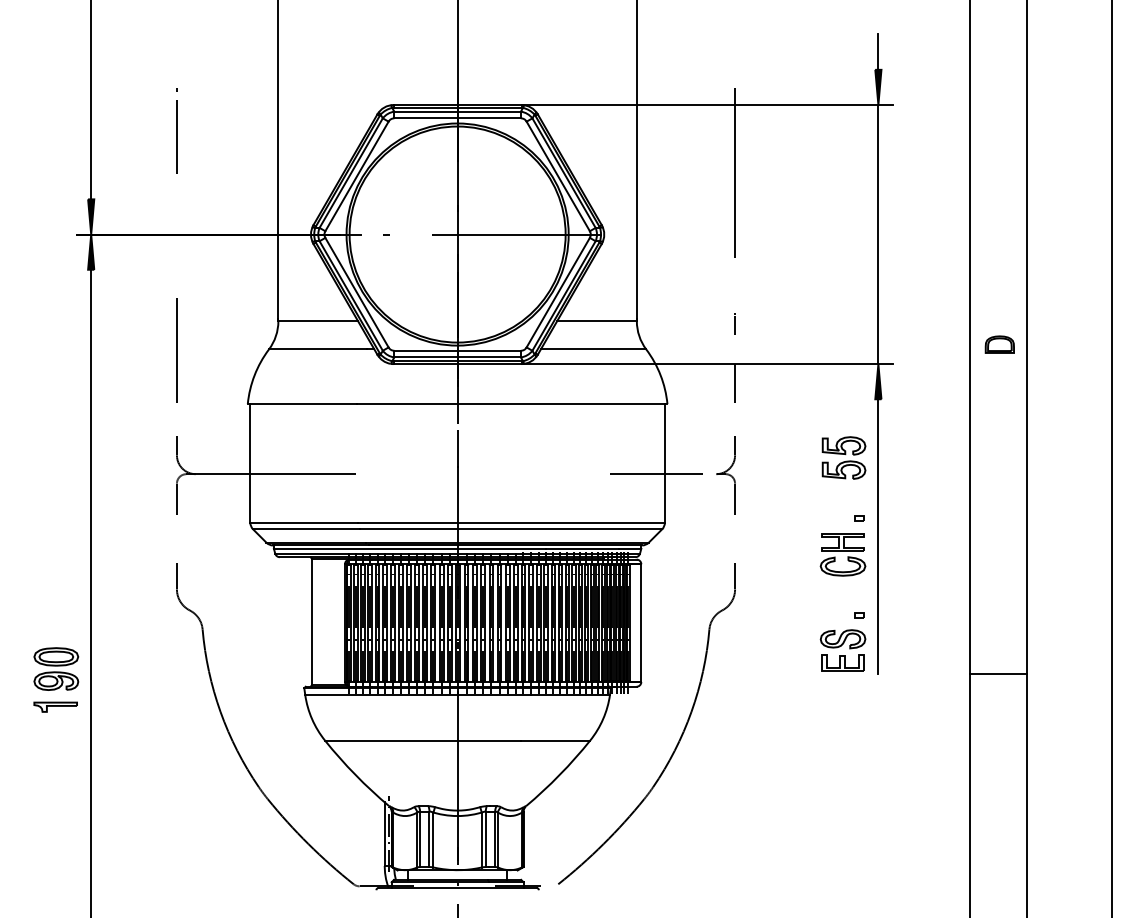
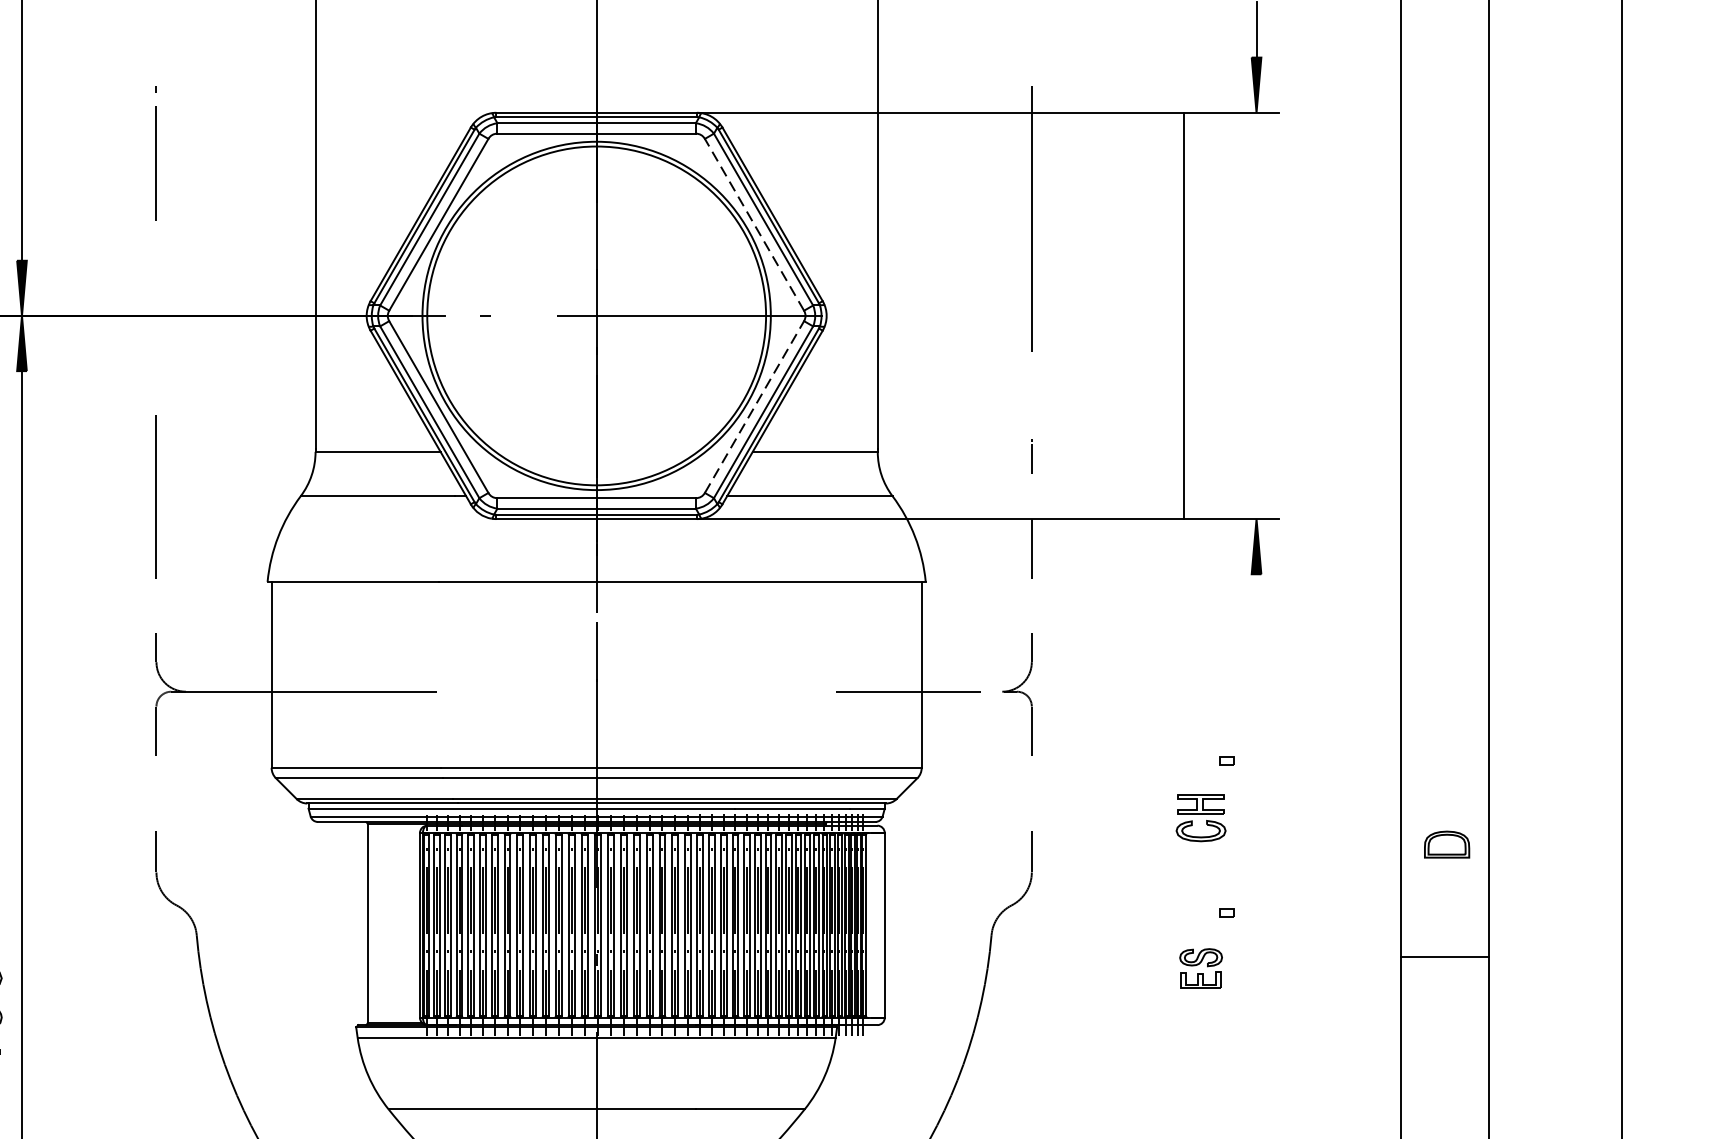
line: (558, 176) -> (754, 224), solid -> dashed
line: (878, 234) -> (1184, 315), moved
line: (558, 292) -> (754, 406), solid -> dashed
part: (999, 344) -> (1446, 844), moved
part: (843, 457) -> (1201, 665), removed
line: (878, 536) -> (1256, 789), removed
part: (842, 554) -> (1200, 817), size x0.7
part: (842, 650) -> (1200, 968), size x0.6
line: (998, 673) -> (1444, 957), moved

